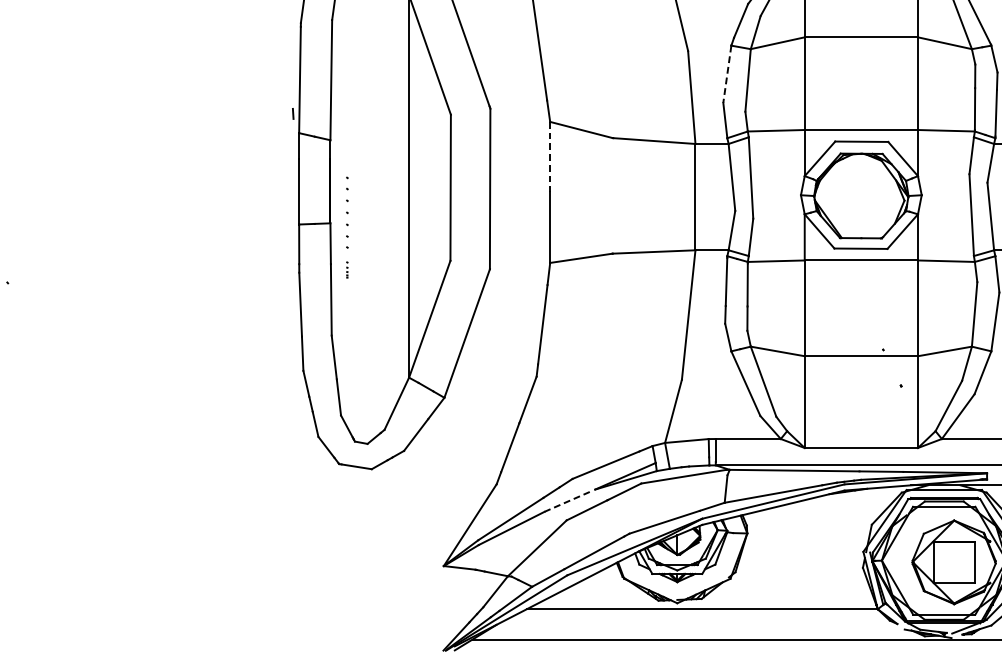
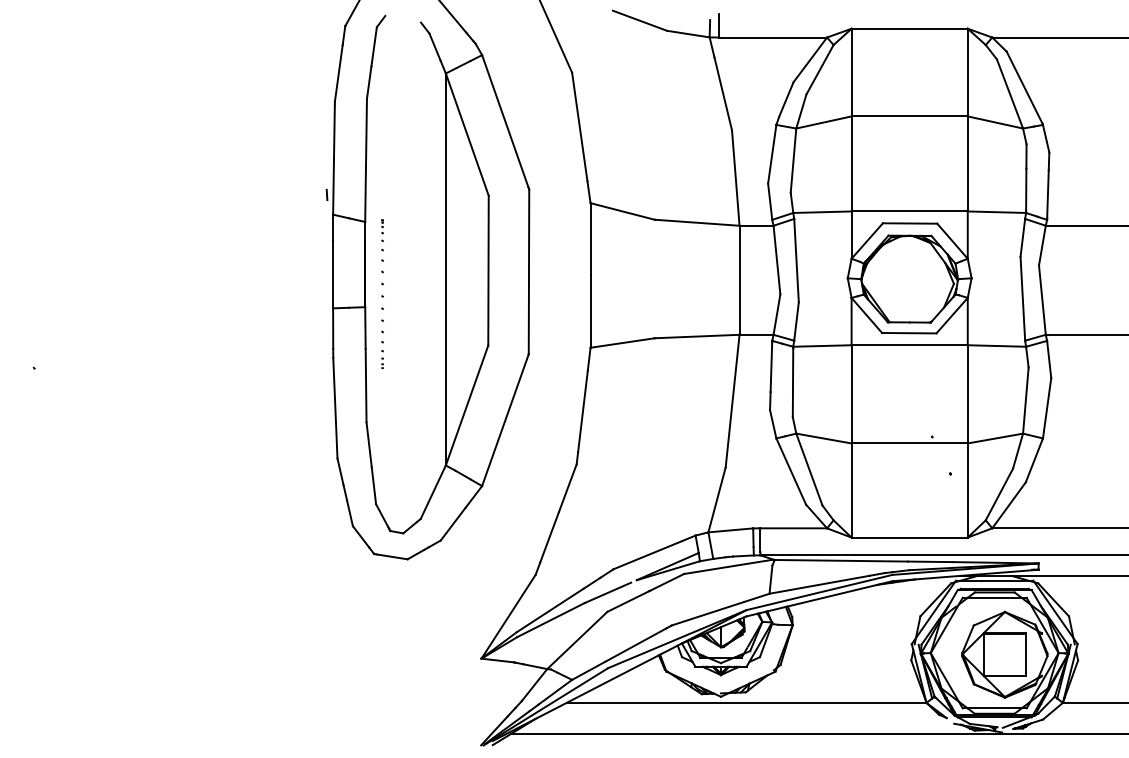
line: (727, 74) -> (772, 154), dashed -> solid
part: (347, 153) -> (382, 235), added
line: (550, 157) -> (590, 239), dashed -> solid
part: (347, 269) -> (382, 354), size x1.67
line: (566, 502) -> (607, 593), dashed -> solid

